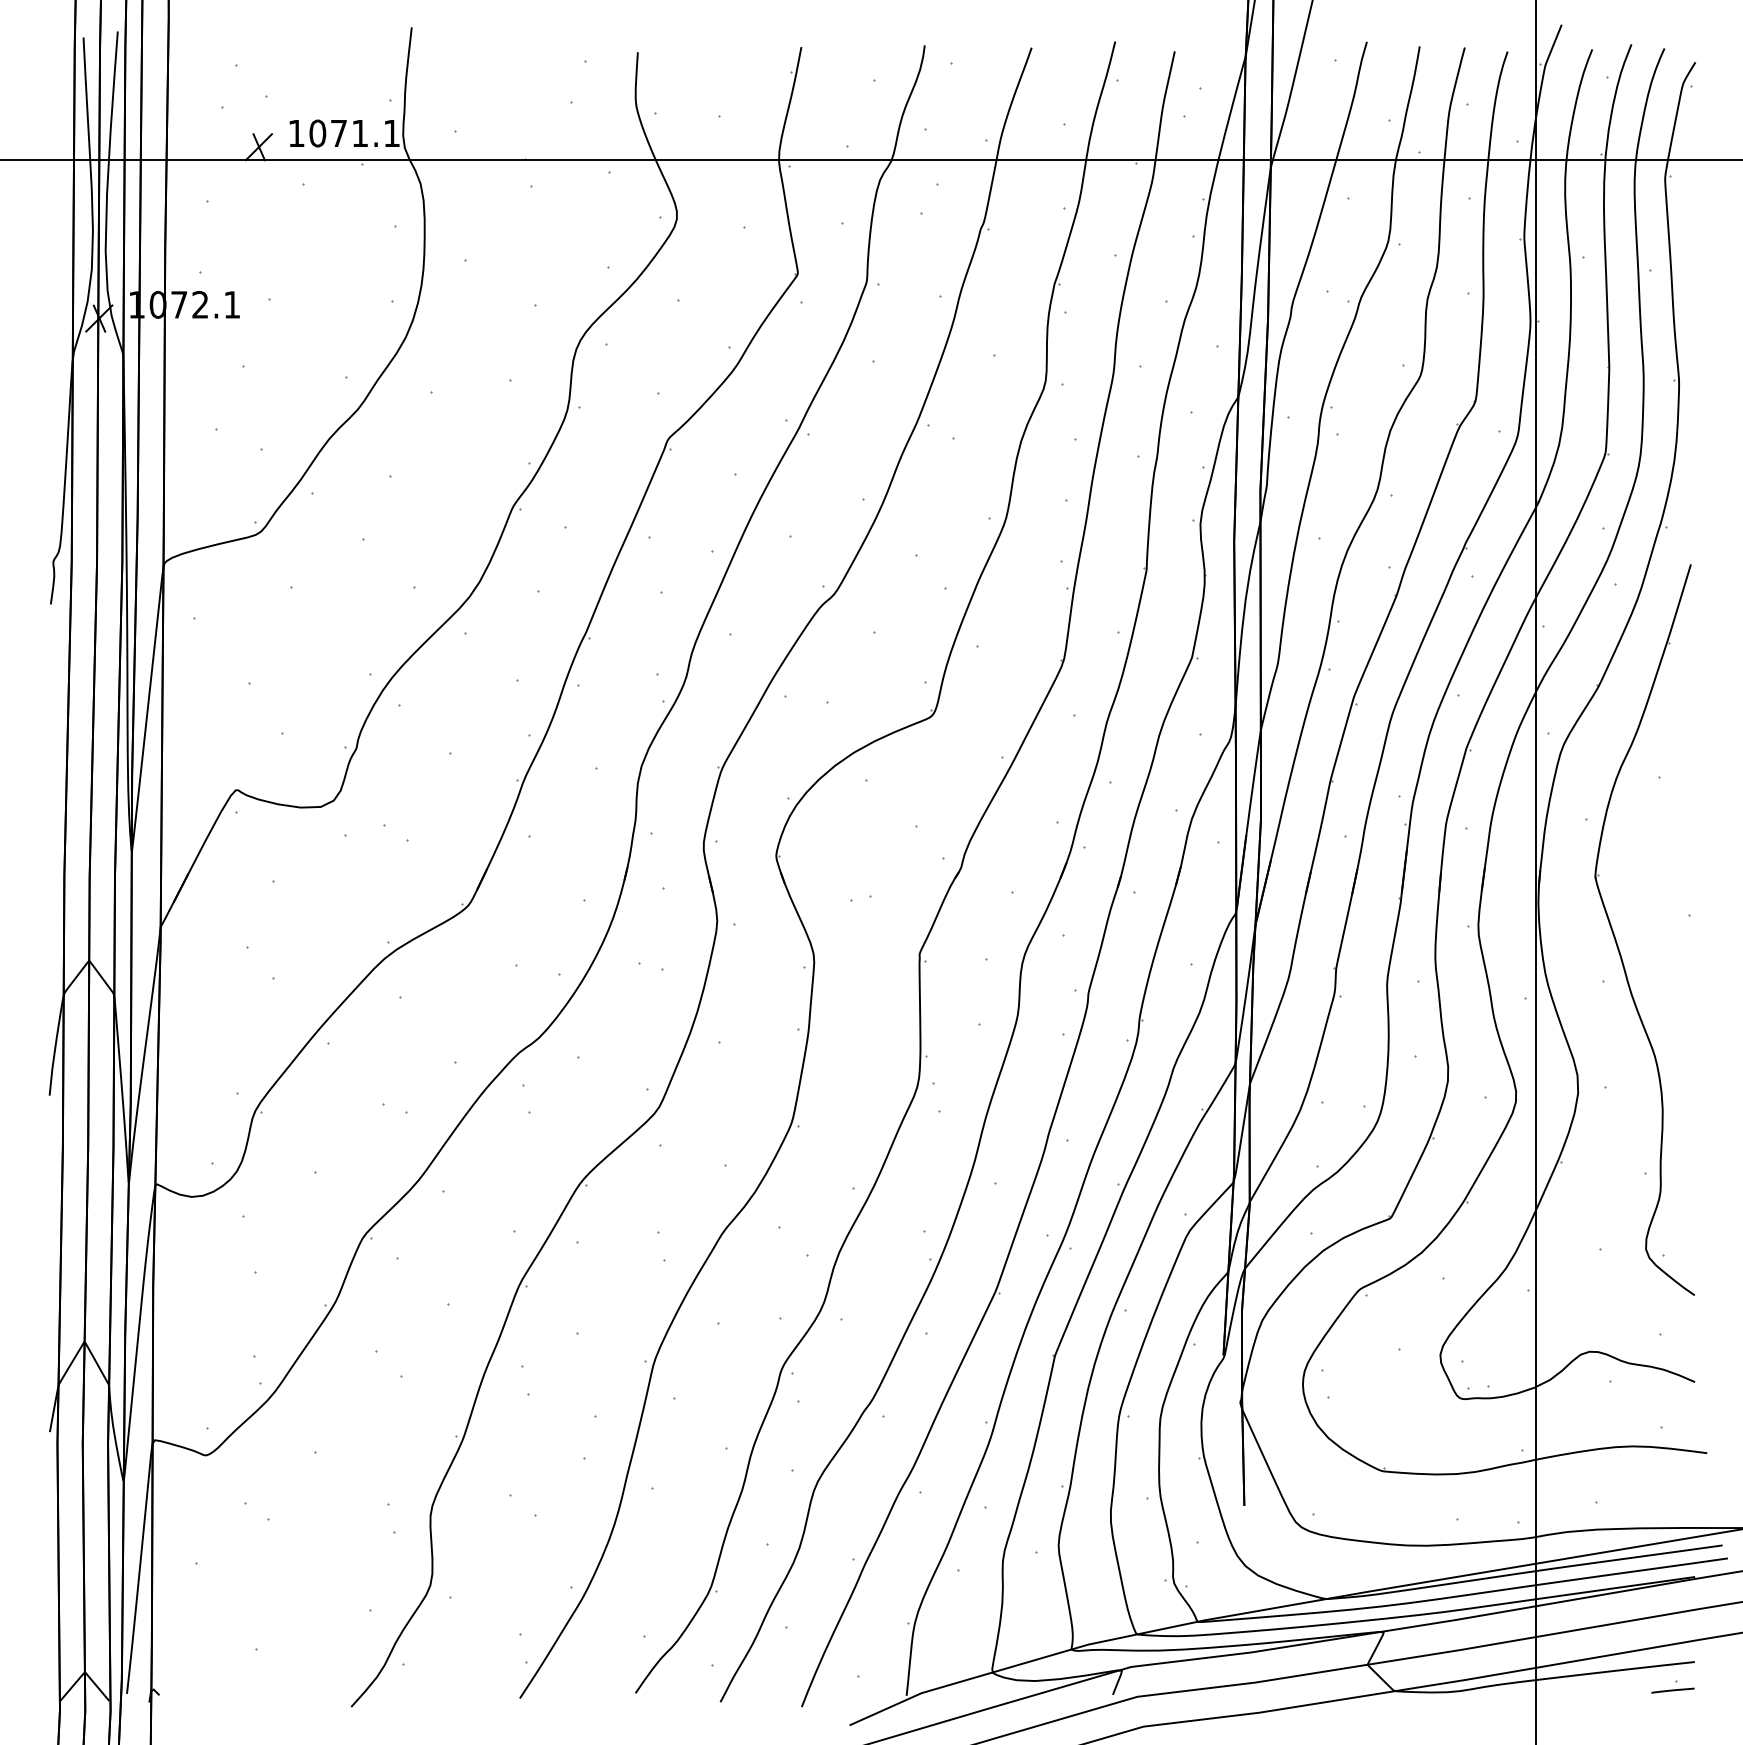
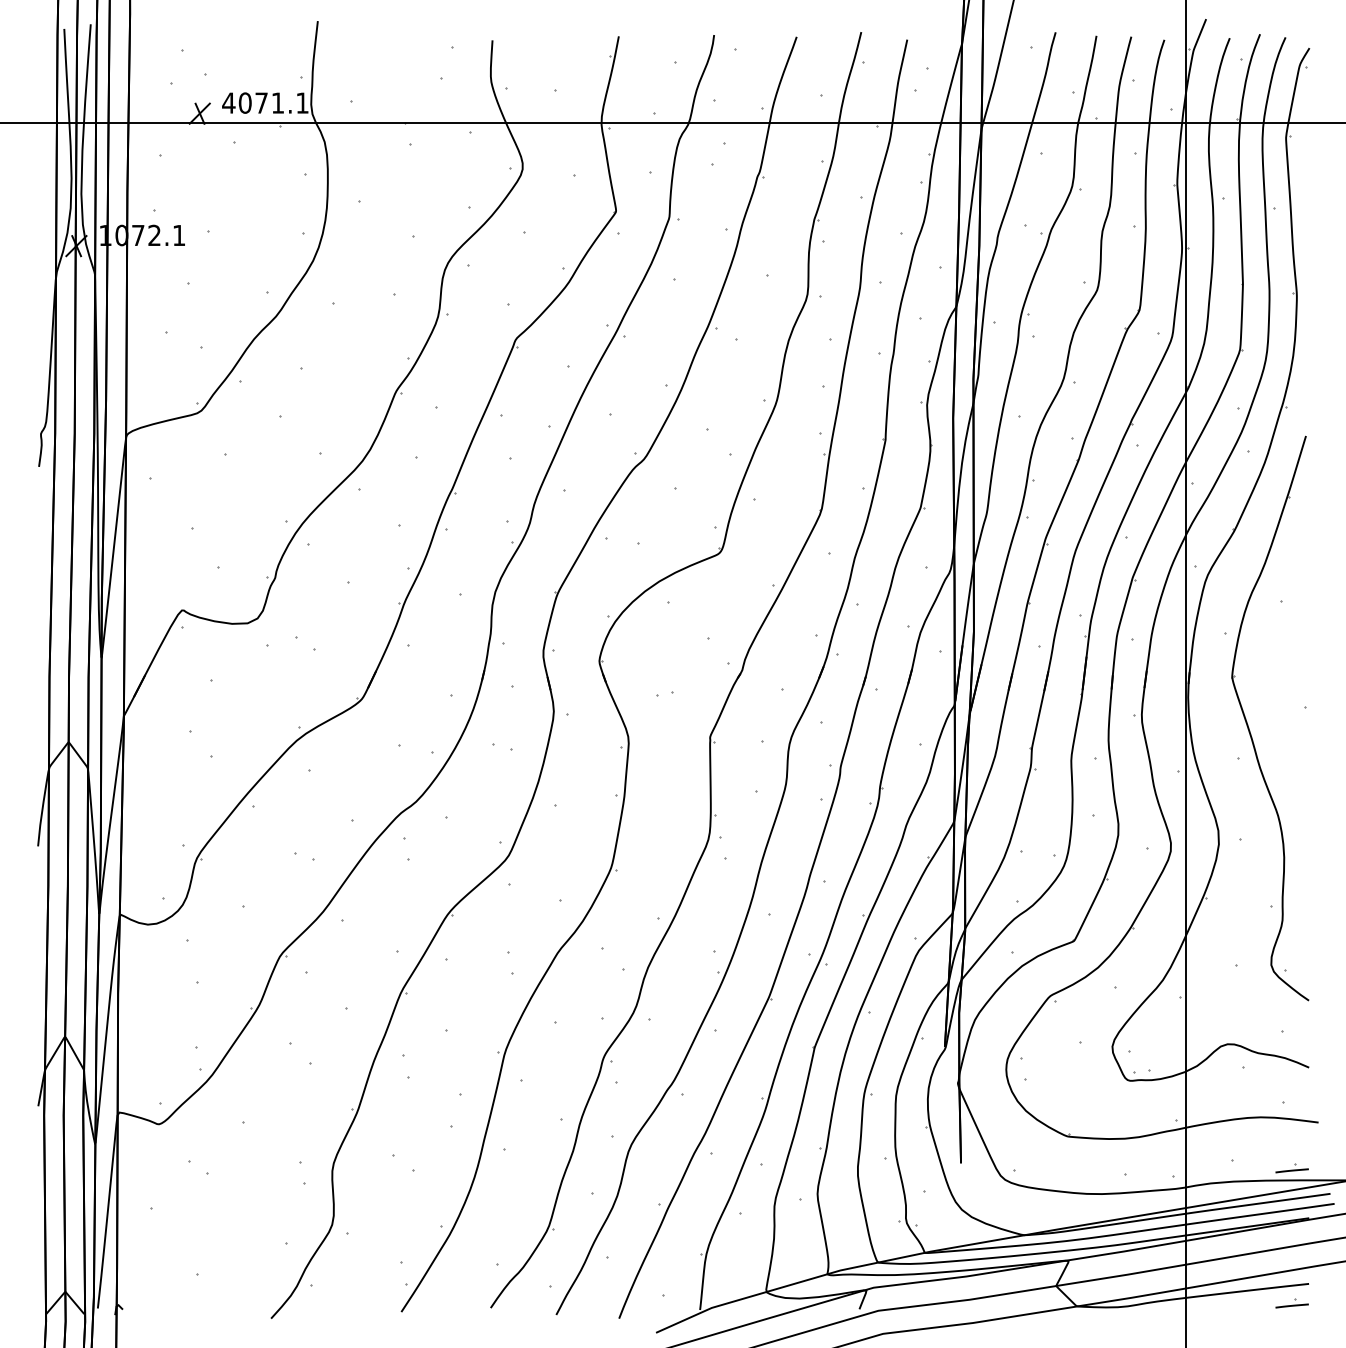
text: (296, 133) -> (228, 103), 1071.1 -> 4071.1
part: (1672, 1511) -> (1291, 1167), added

